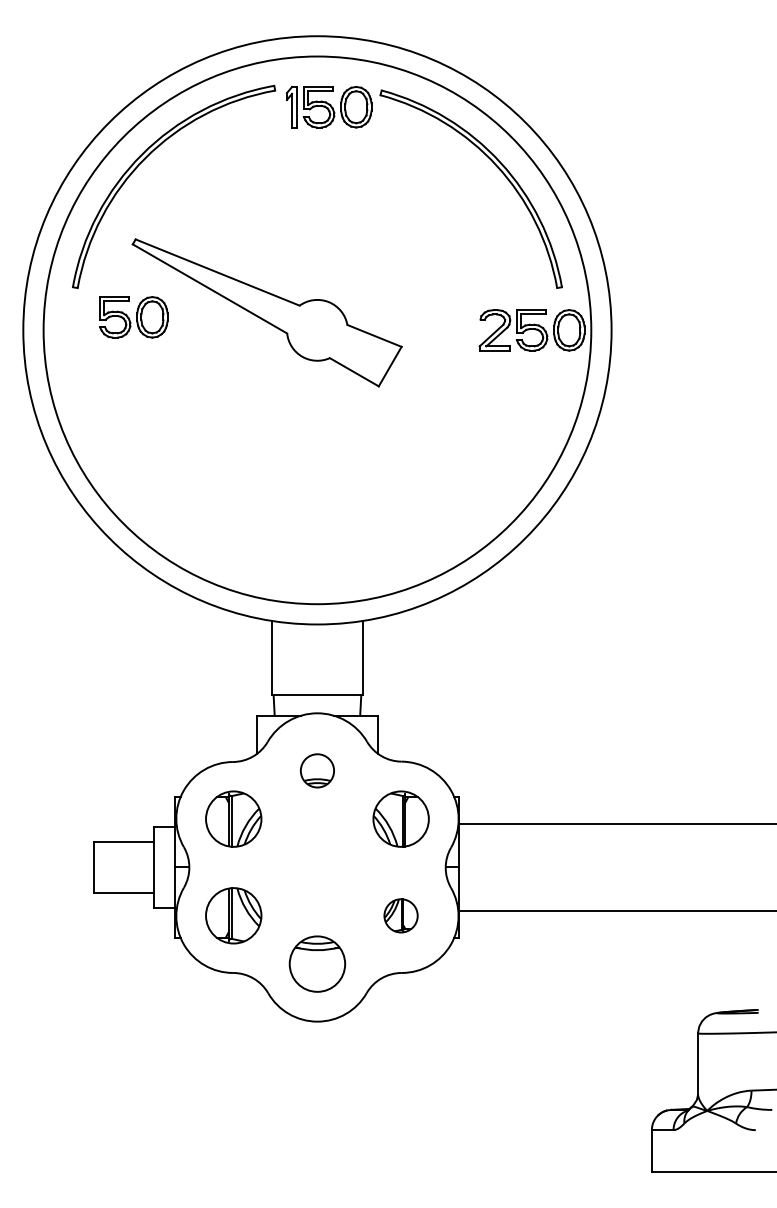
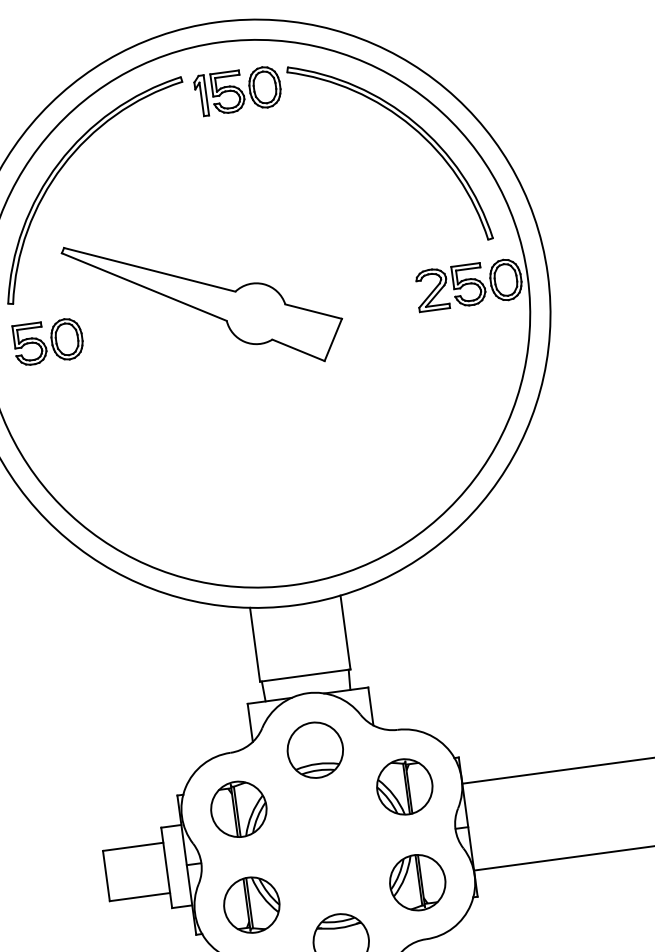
part: (133, 317) -> (48, 342), moved
part: (317, 770) -> (315, 749), size x1.67
part: (400, 915) -> (417, 882), size x1.67

